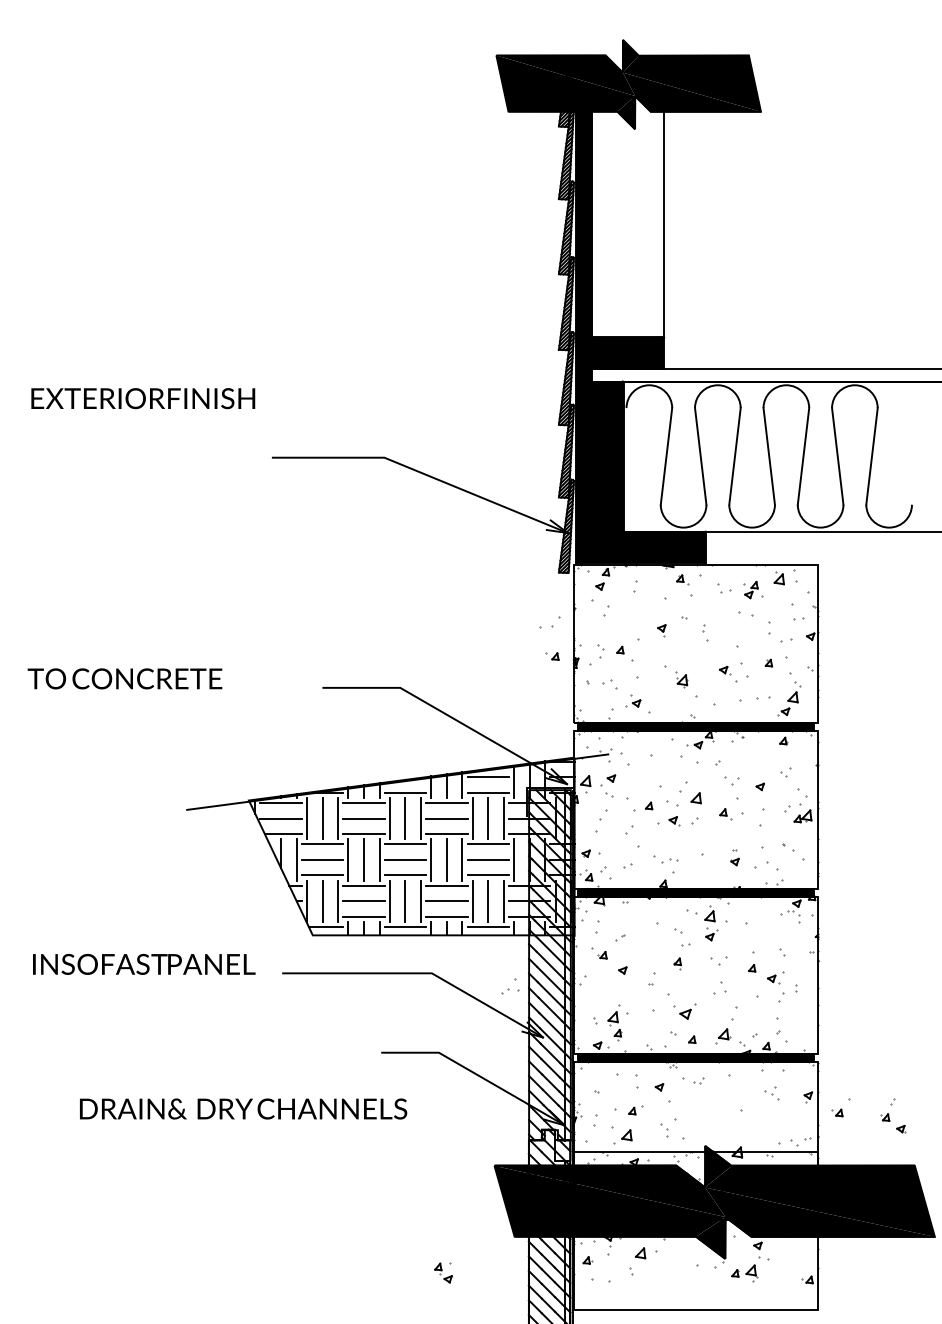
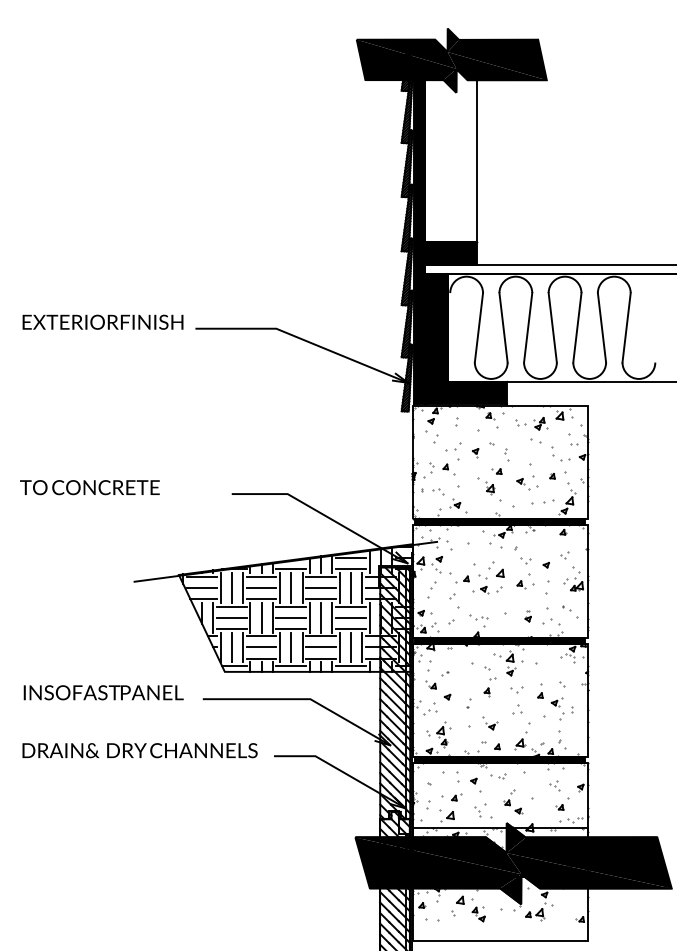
text: (142, 397) -> (102, 321), moved
part: (550, 621) -> (453, 446), moved
part: (551, 656) -> (496, 471), moved
part: (509, 986) -> (430, 708), moved
part: (682, 1007) -> (490, 723), size x0.71
part: (841, 1107) -> (562, 803), moved
text: (242, 1108) -> (139, 750), moved
part: (894, 1115) -> (513, 801), moved
part: (443, 1273) -> (478, 914), moved

